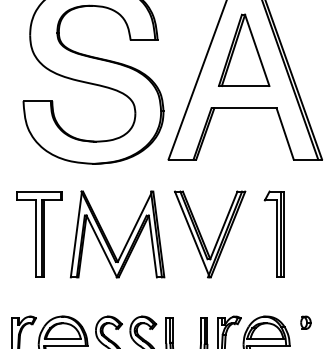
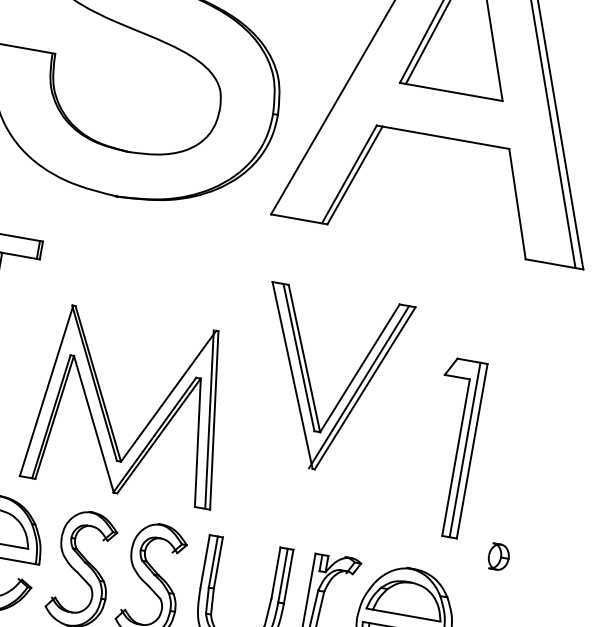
part: (273, 233) -> (450, 445), moved
part: (107, 238) -> (108, 410), moved
part: (305, 322) -> (497, 556), moved

